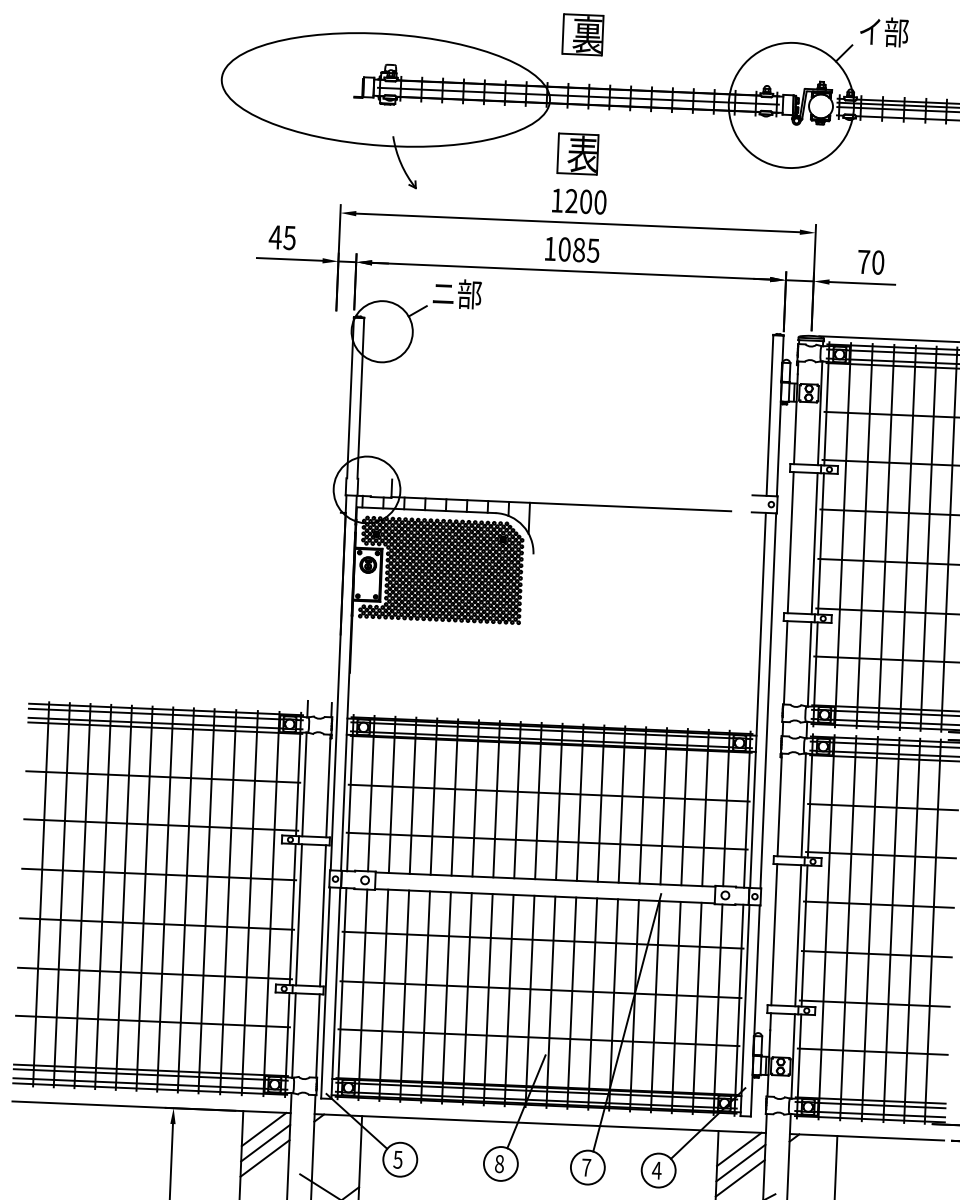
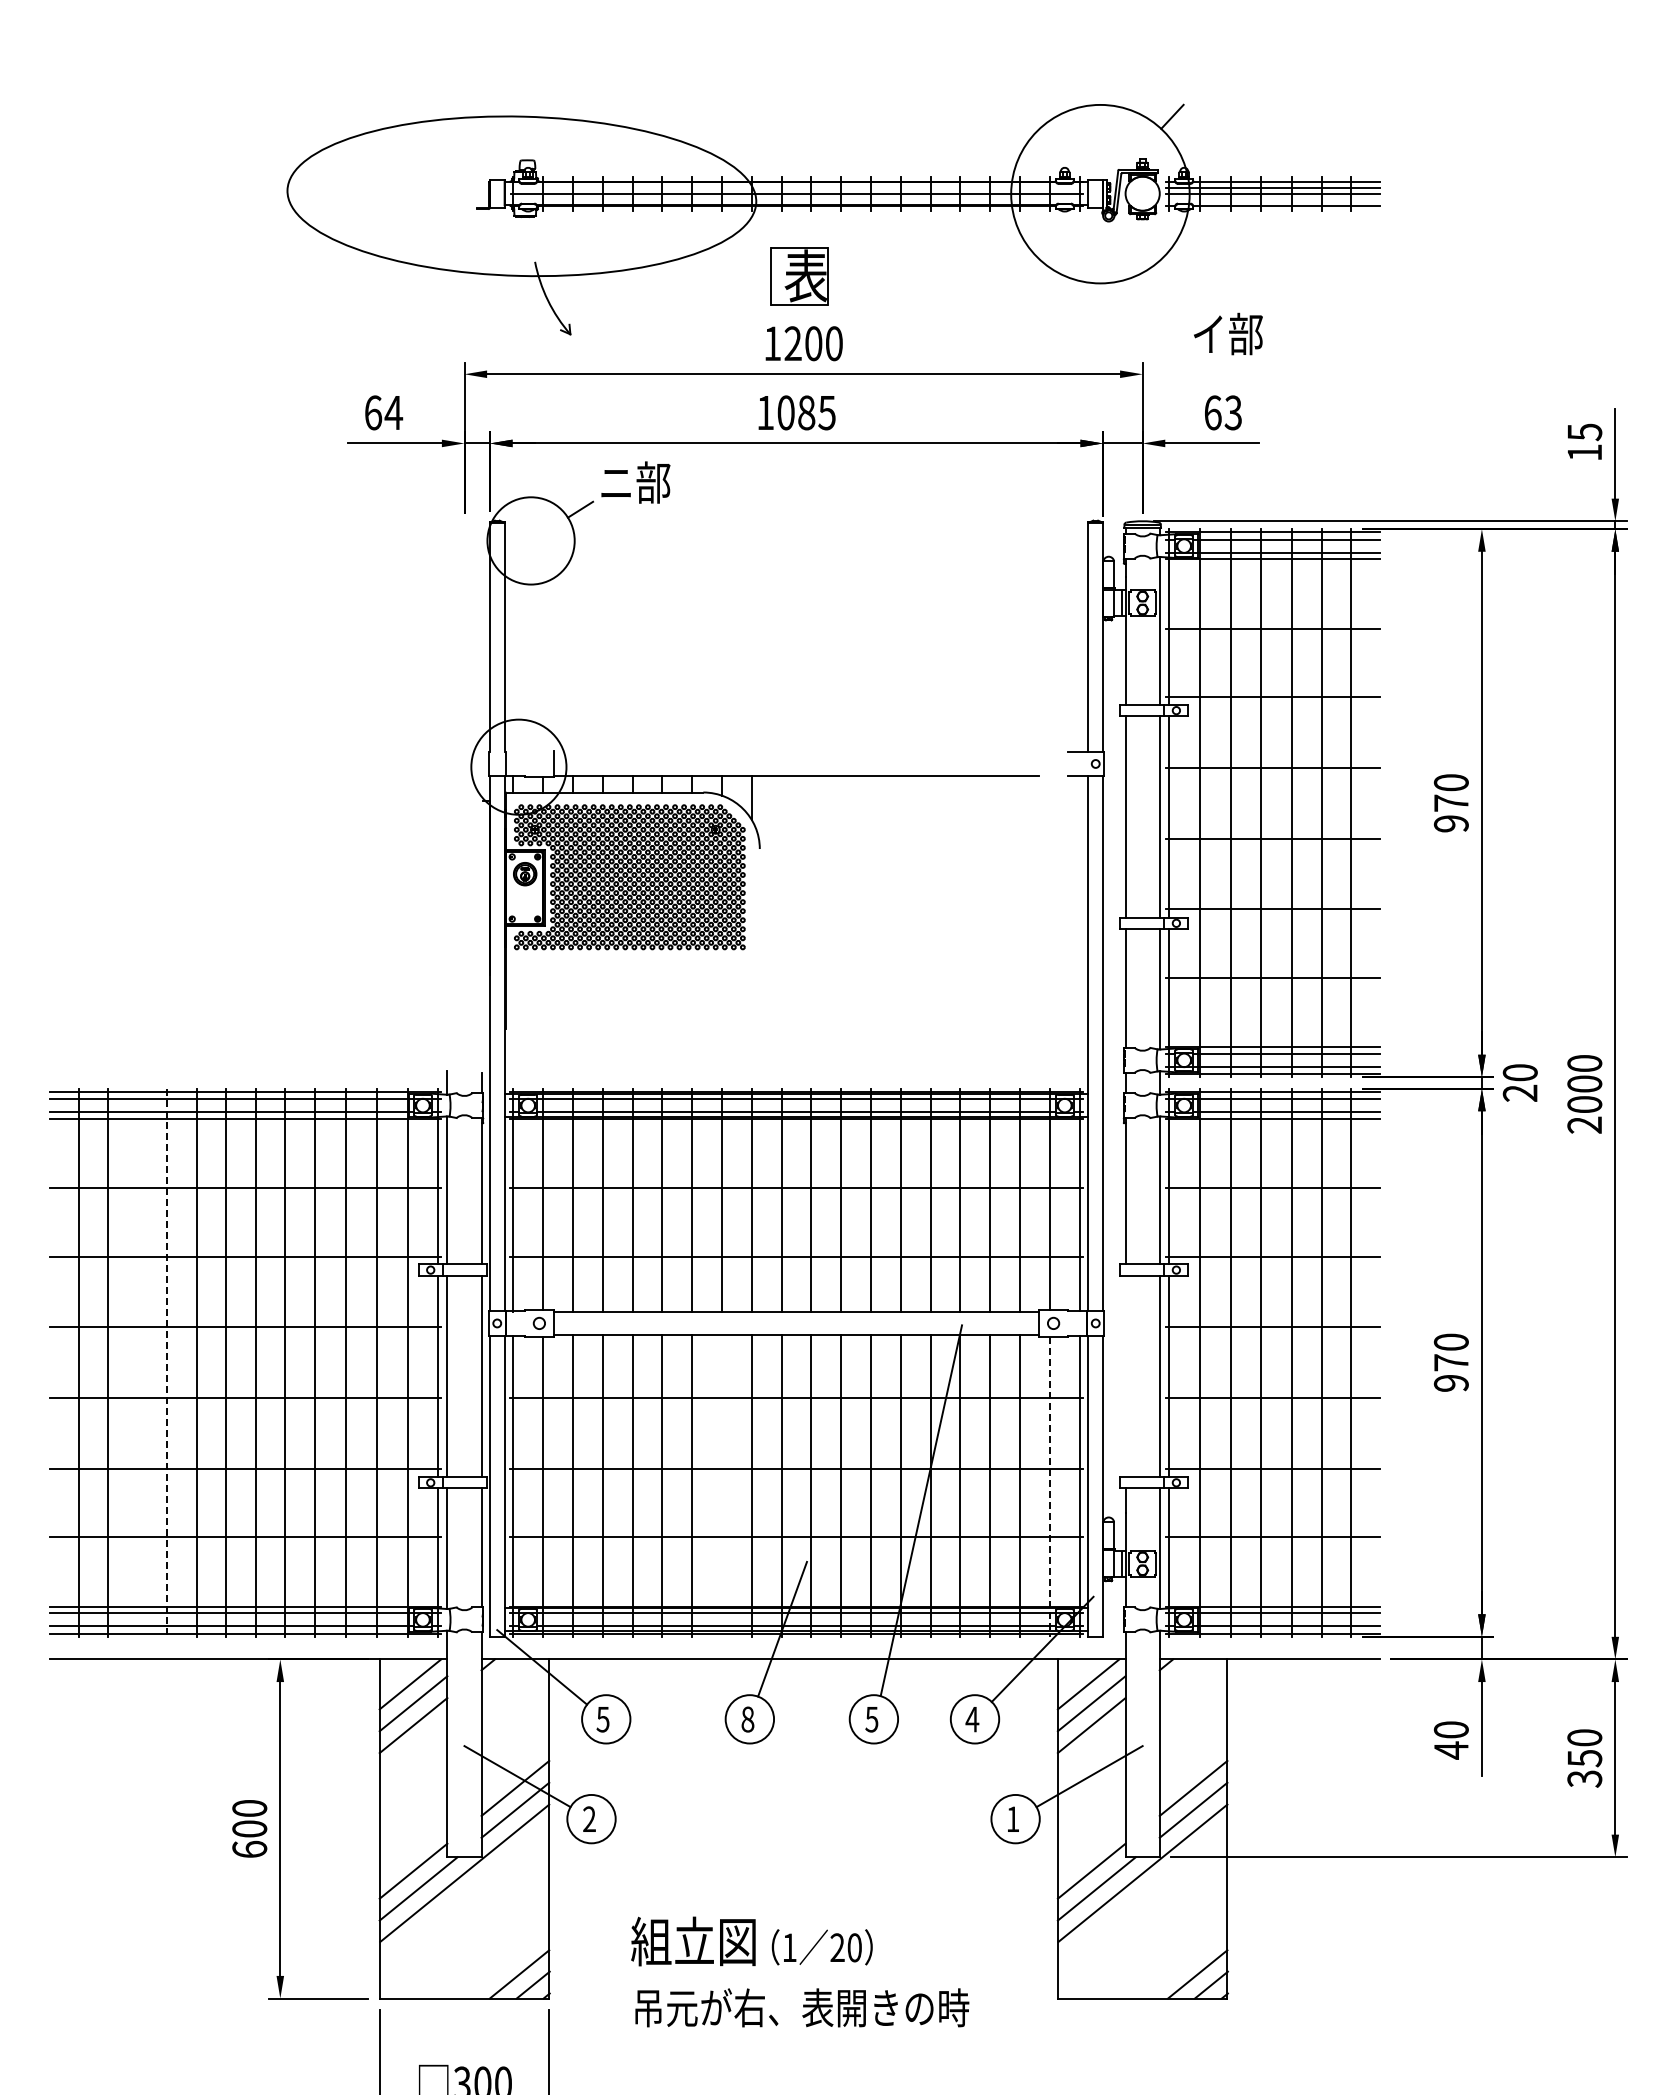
text: (884, 31) -> (1228, 333), moved
part: (583, 34) -> (799, 105), removed
text: (282, 237) -> (383, 412), 45 -> 64
text: (871, 262) -> (1223, 412), 70 -> 63
line: (82, 895) -> (137, 1362), removed
line: (103, 897) -> (167, 1363), solid -> dashed
line: (774, 934) -> (1125, 1376), removed
line: (487, 999) -> (721, 1485), removed
line: (717, 1010) -> (1049, 1487), solid -> dashed
text: (586, 1167) -> (871, 1719), 7 -> 5

